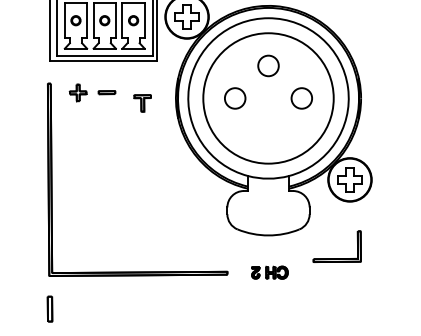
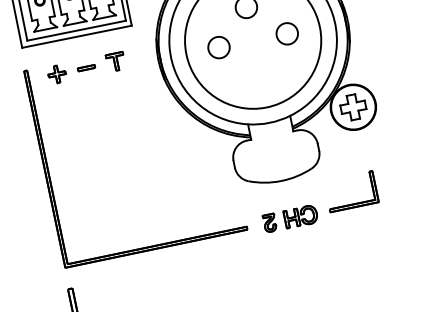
part: (142, 103) -> (115, 62), moved
part: (336, 258) -> (353, 203), moved
part: (269, 272) -> (290, 218), size x1.43

